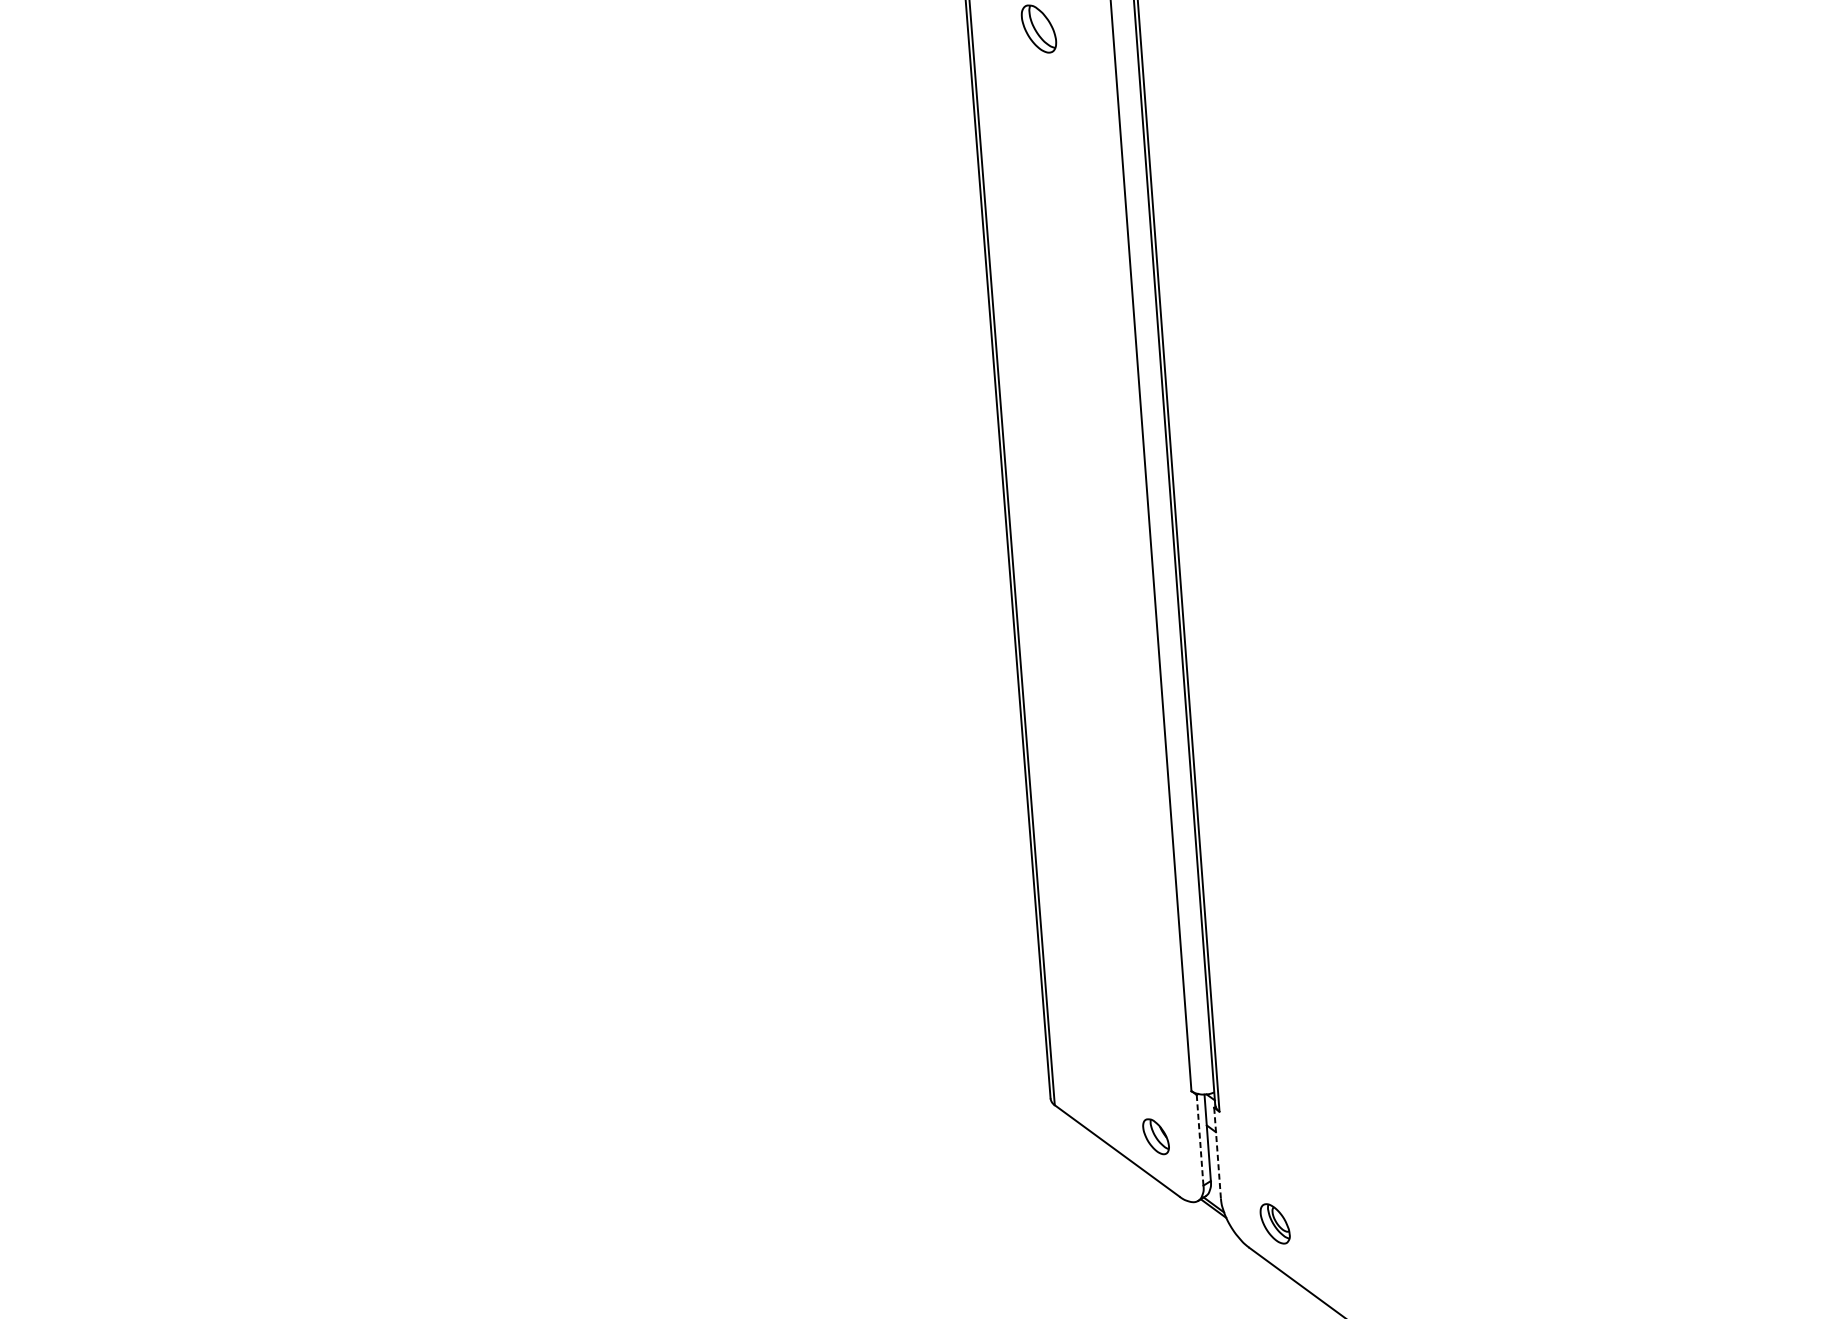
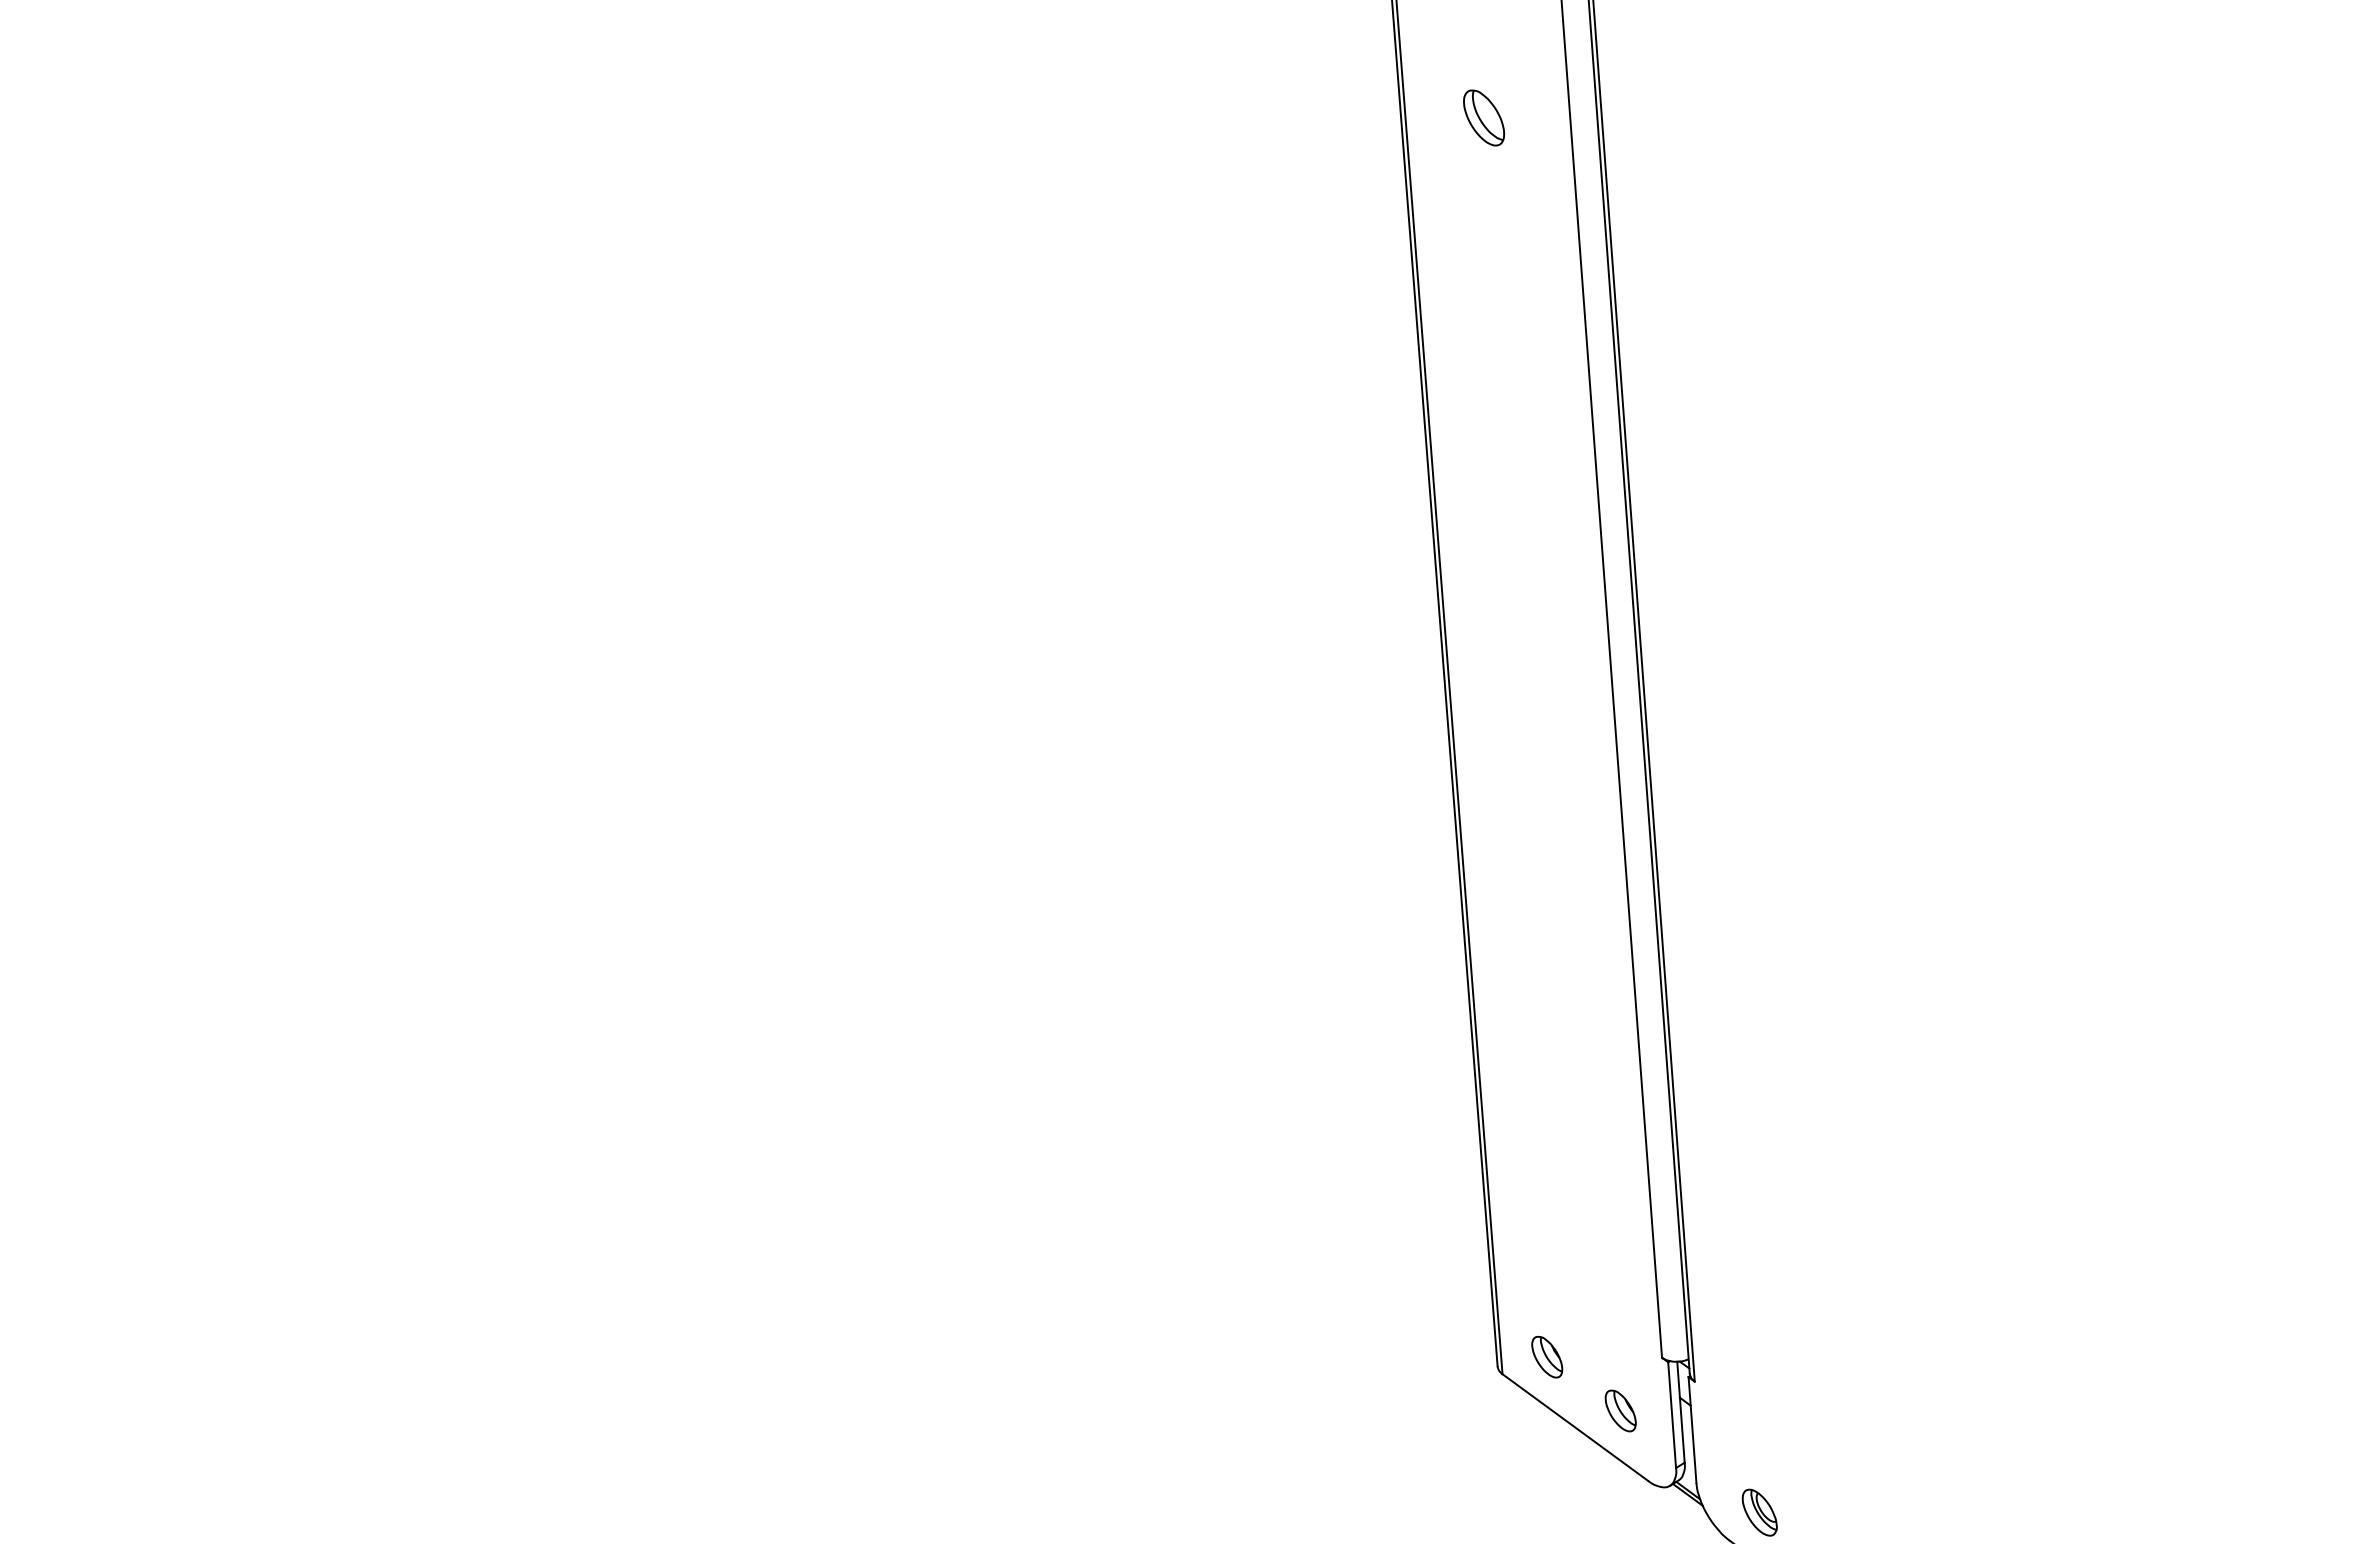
part: (1093, 1090) -> (1547, 1357), added
line: (1200, 1140) -> (1672, 1415), dashed -> solid
line: (1217, 1152) -> (1692, 1429), dashed -> solid

